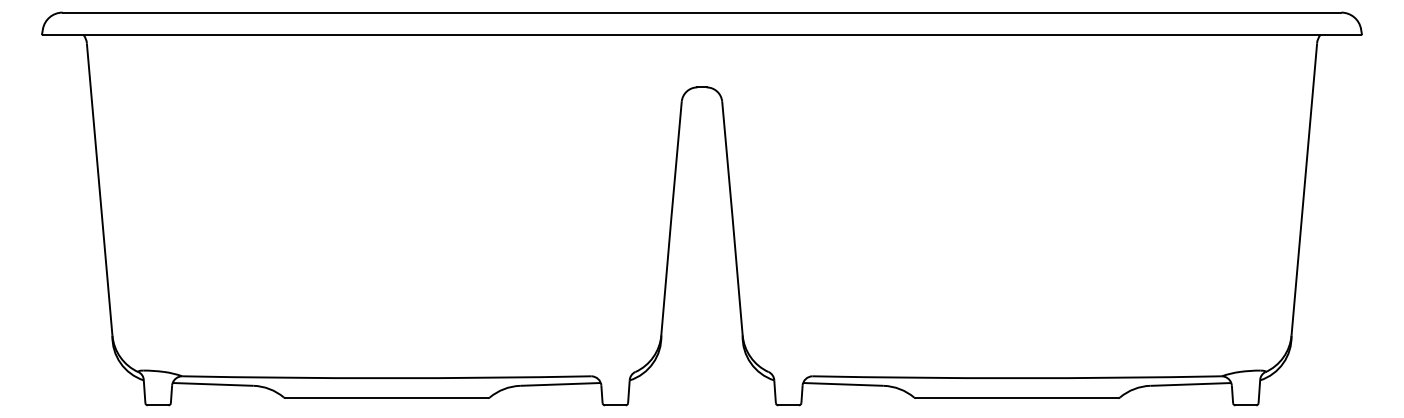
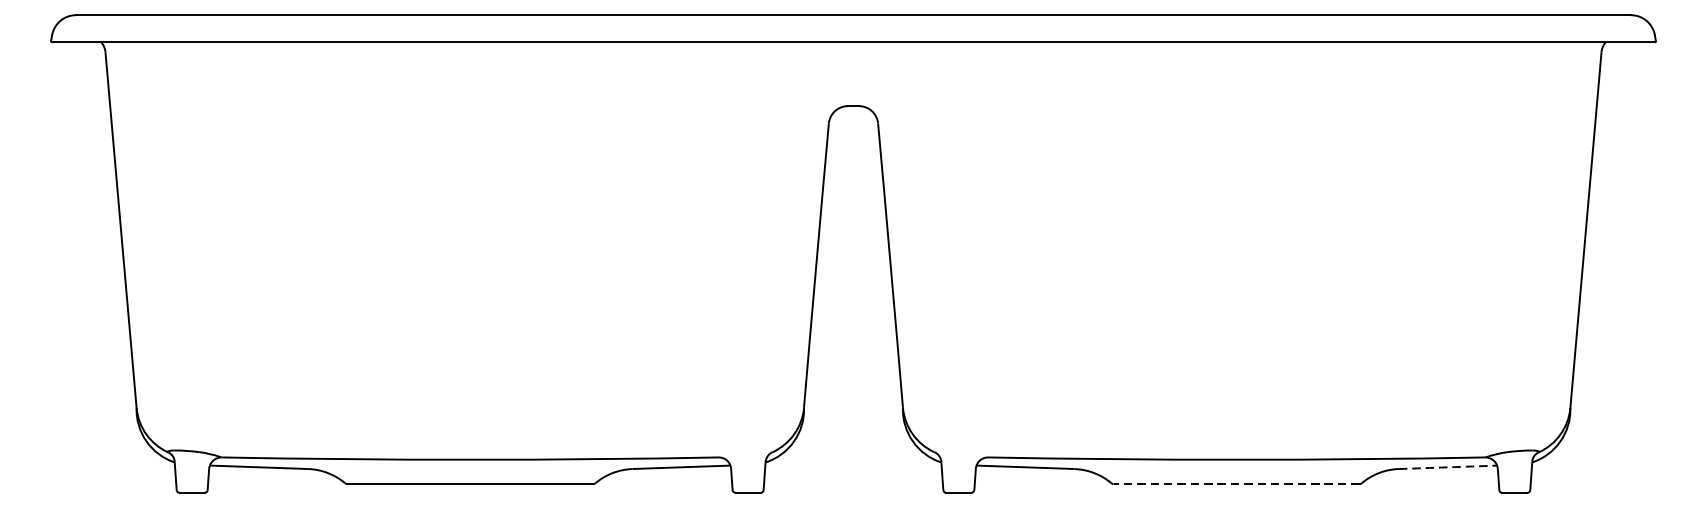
arc: (1190, 384) -> (1447, 467), solid -> dashed
line: (1016, 398) -> (1235, 484), solid -> dashed

